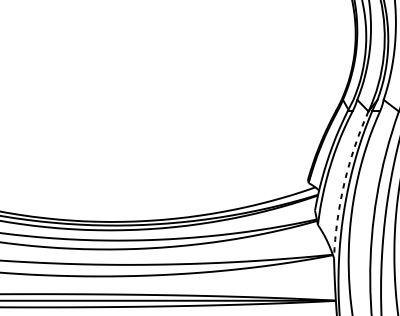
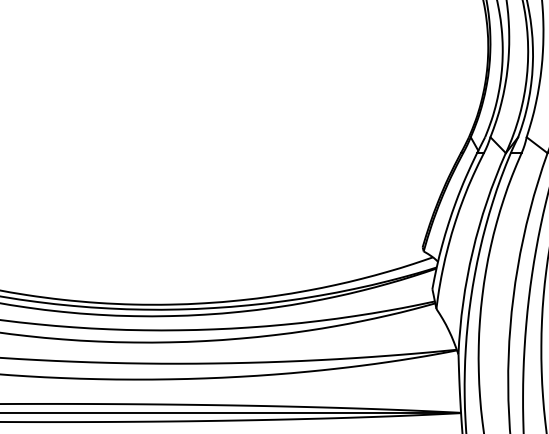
arc: (344, 183) -> (472, 251), dashed -> solid

